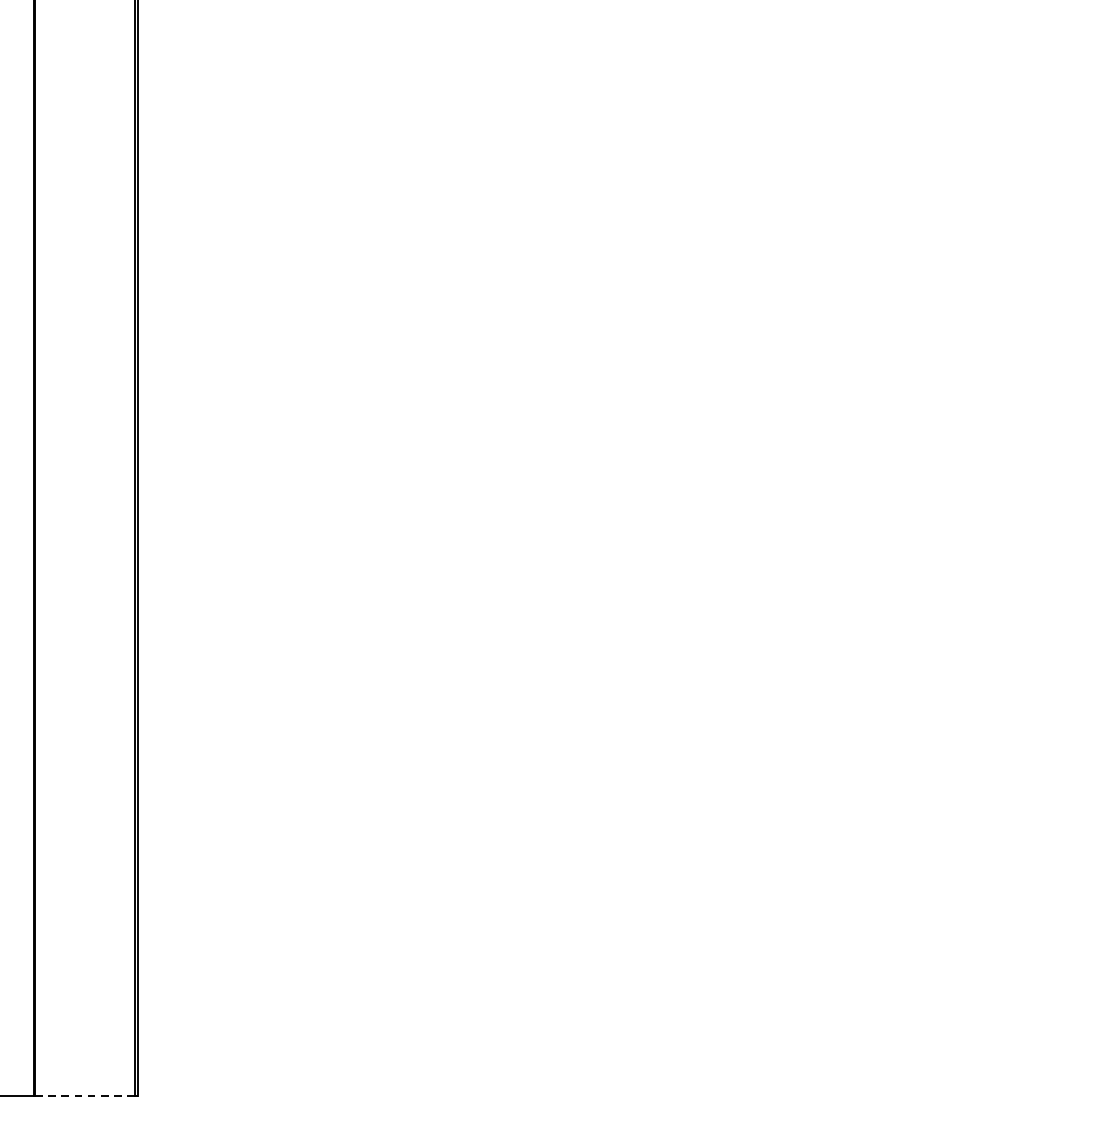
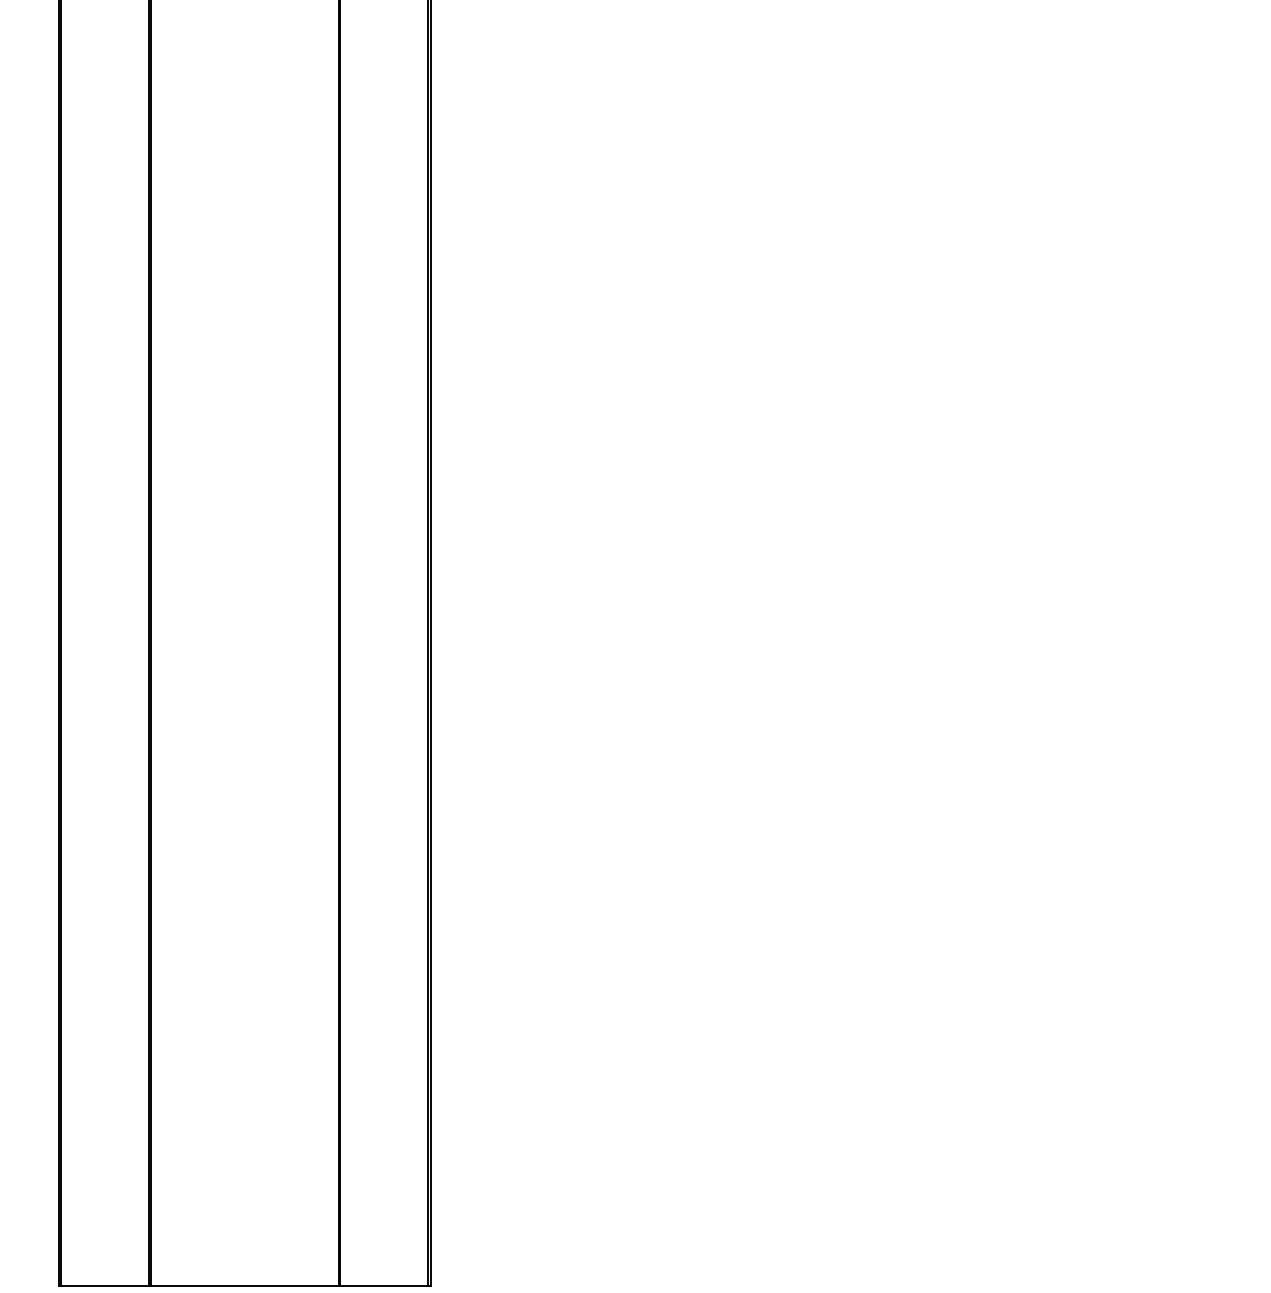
line: (85, 1095) -> (384, 1285), dashed -> solid

